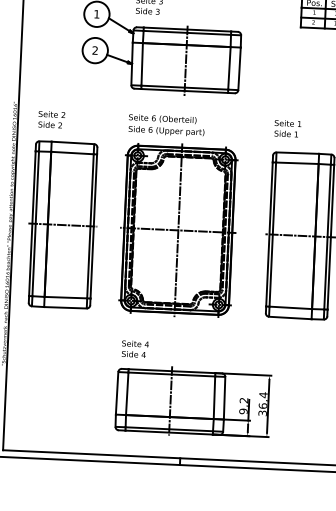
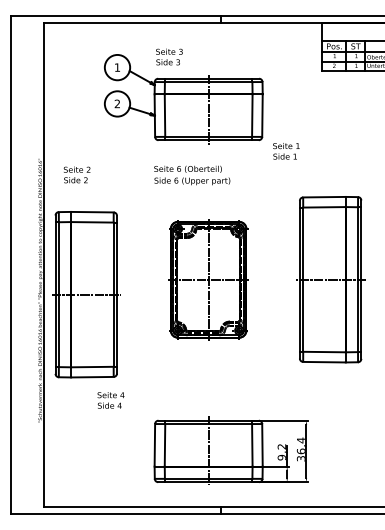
text: (287, 128) -> (286, 151), moved
part: (63, 224) -> (86, 294), moved
part: (178, 230) -> (208, 279), size x0.7
text: (134, 349) -> (110, 400), moved

